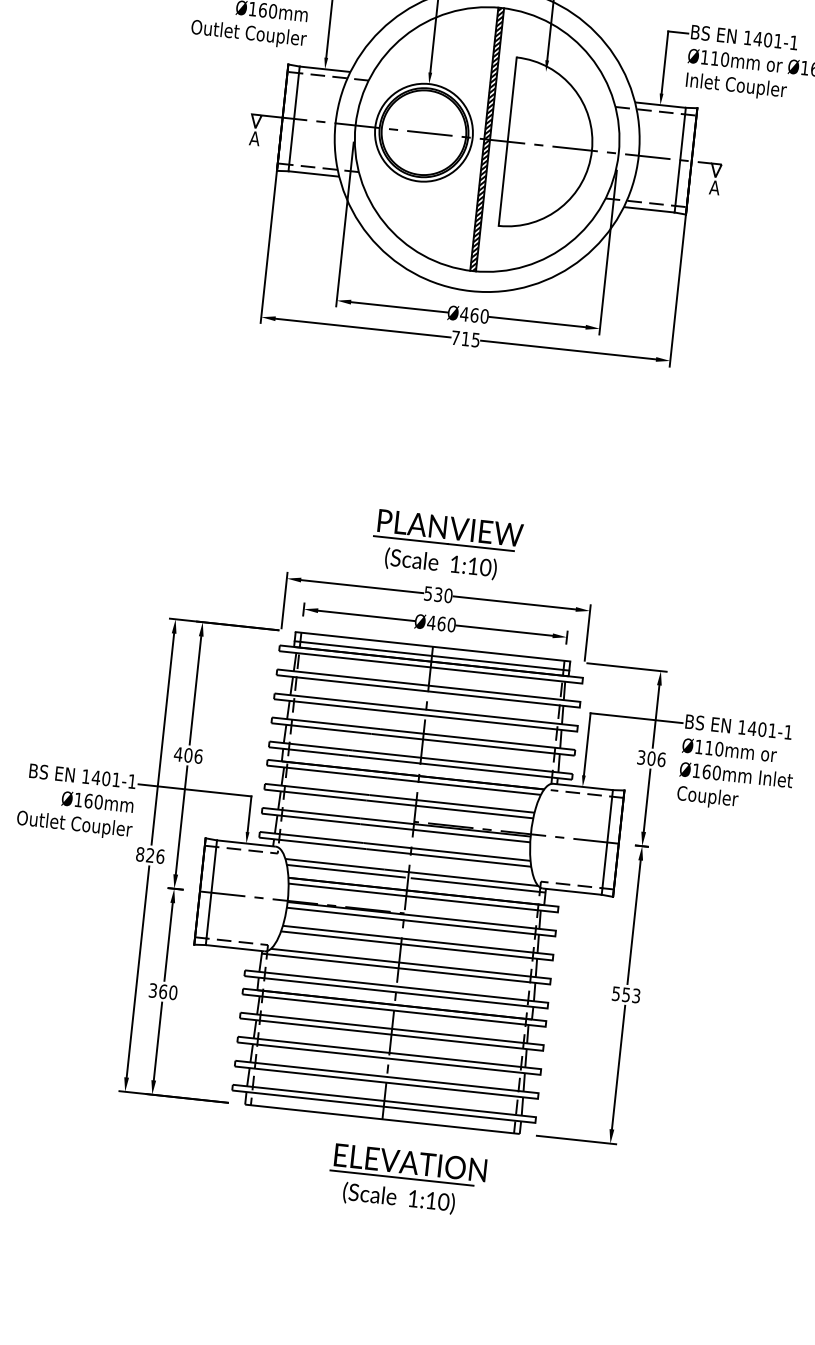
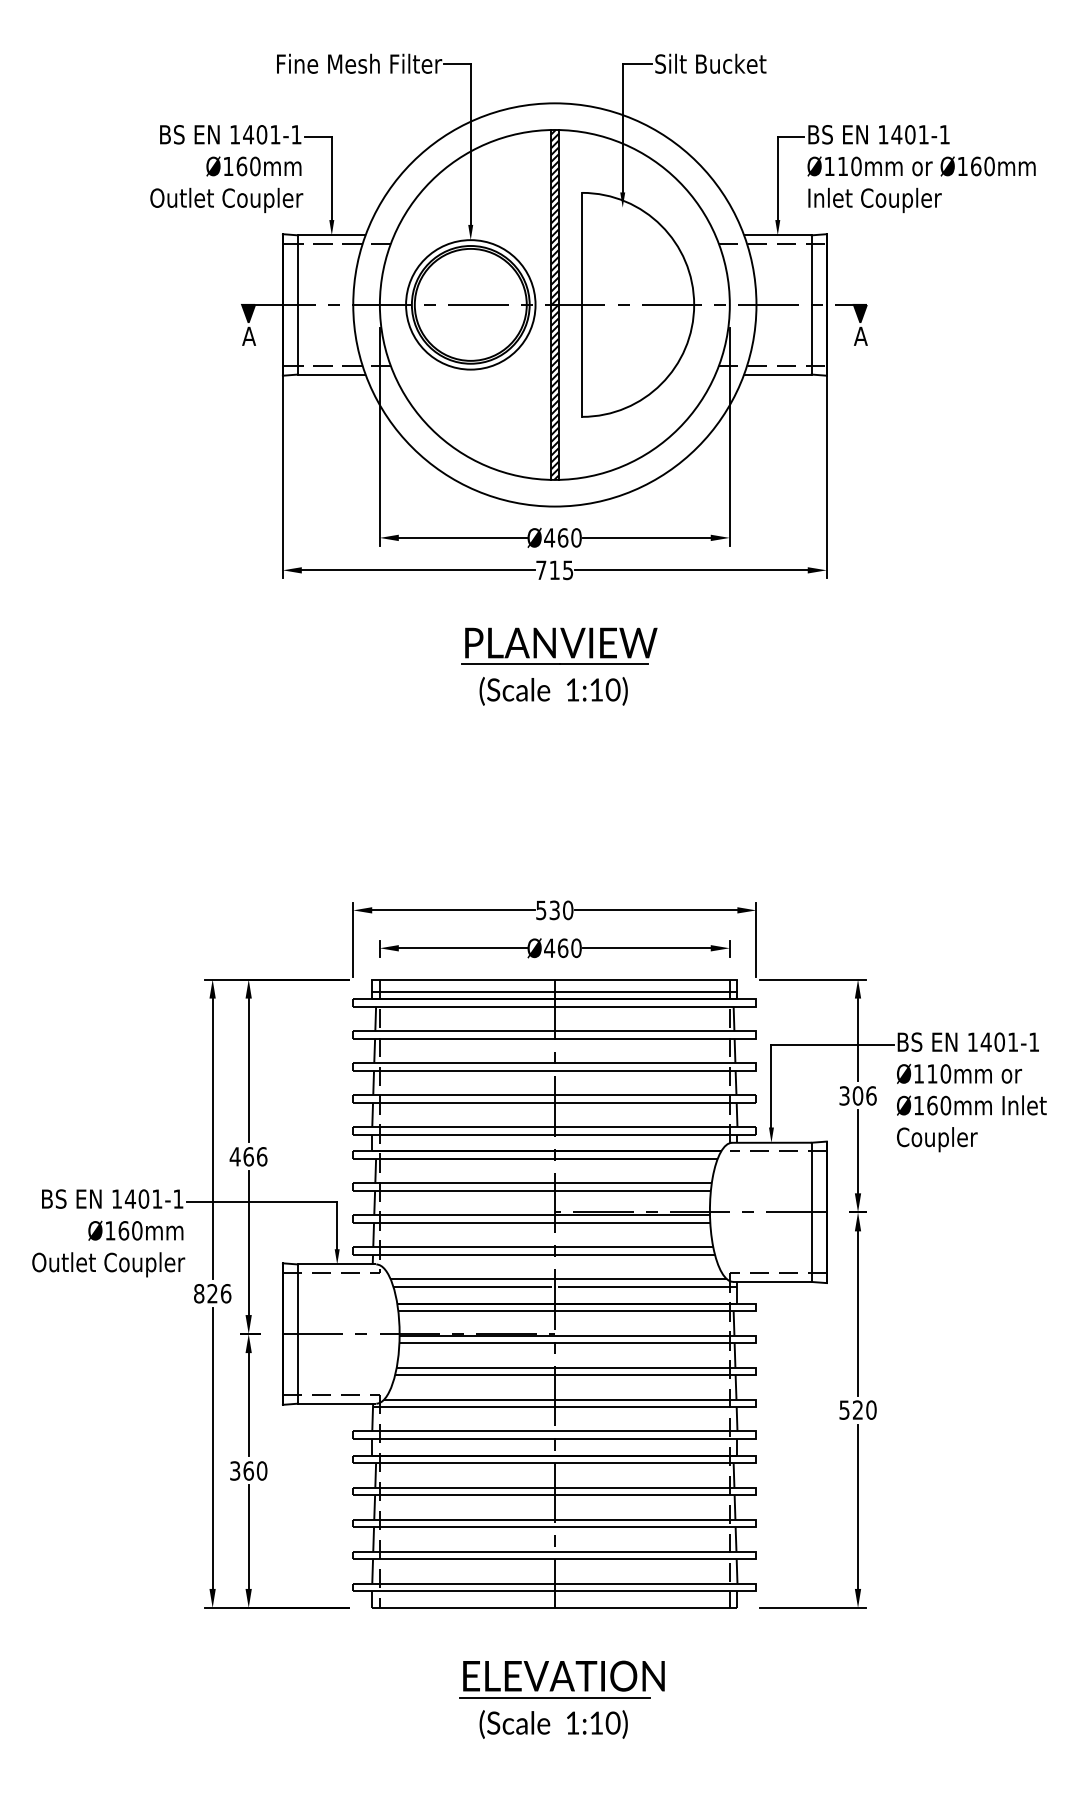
fill: (256, 121) -> (248, 313), added
fill: (715, 170) -> (859, 313), added
part: (447, 545) -> (559, 666), moved
text: (188, 755) -> (248, 1156), 406 -> 466
text: (631, 994) -> (864, 1409), 553 -> 520
part: (406, 1180) -> (561, 1699), moved

